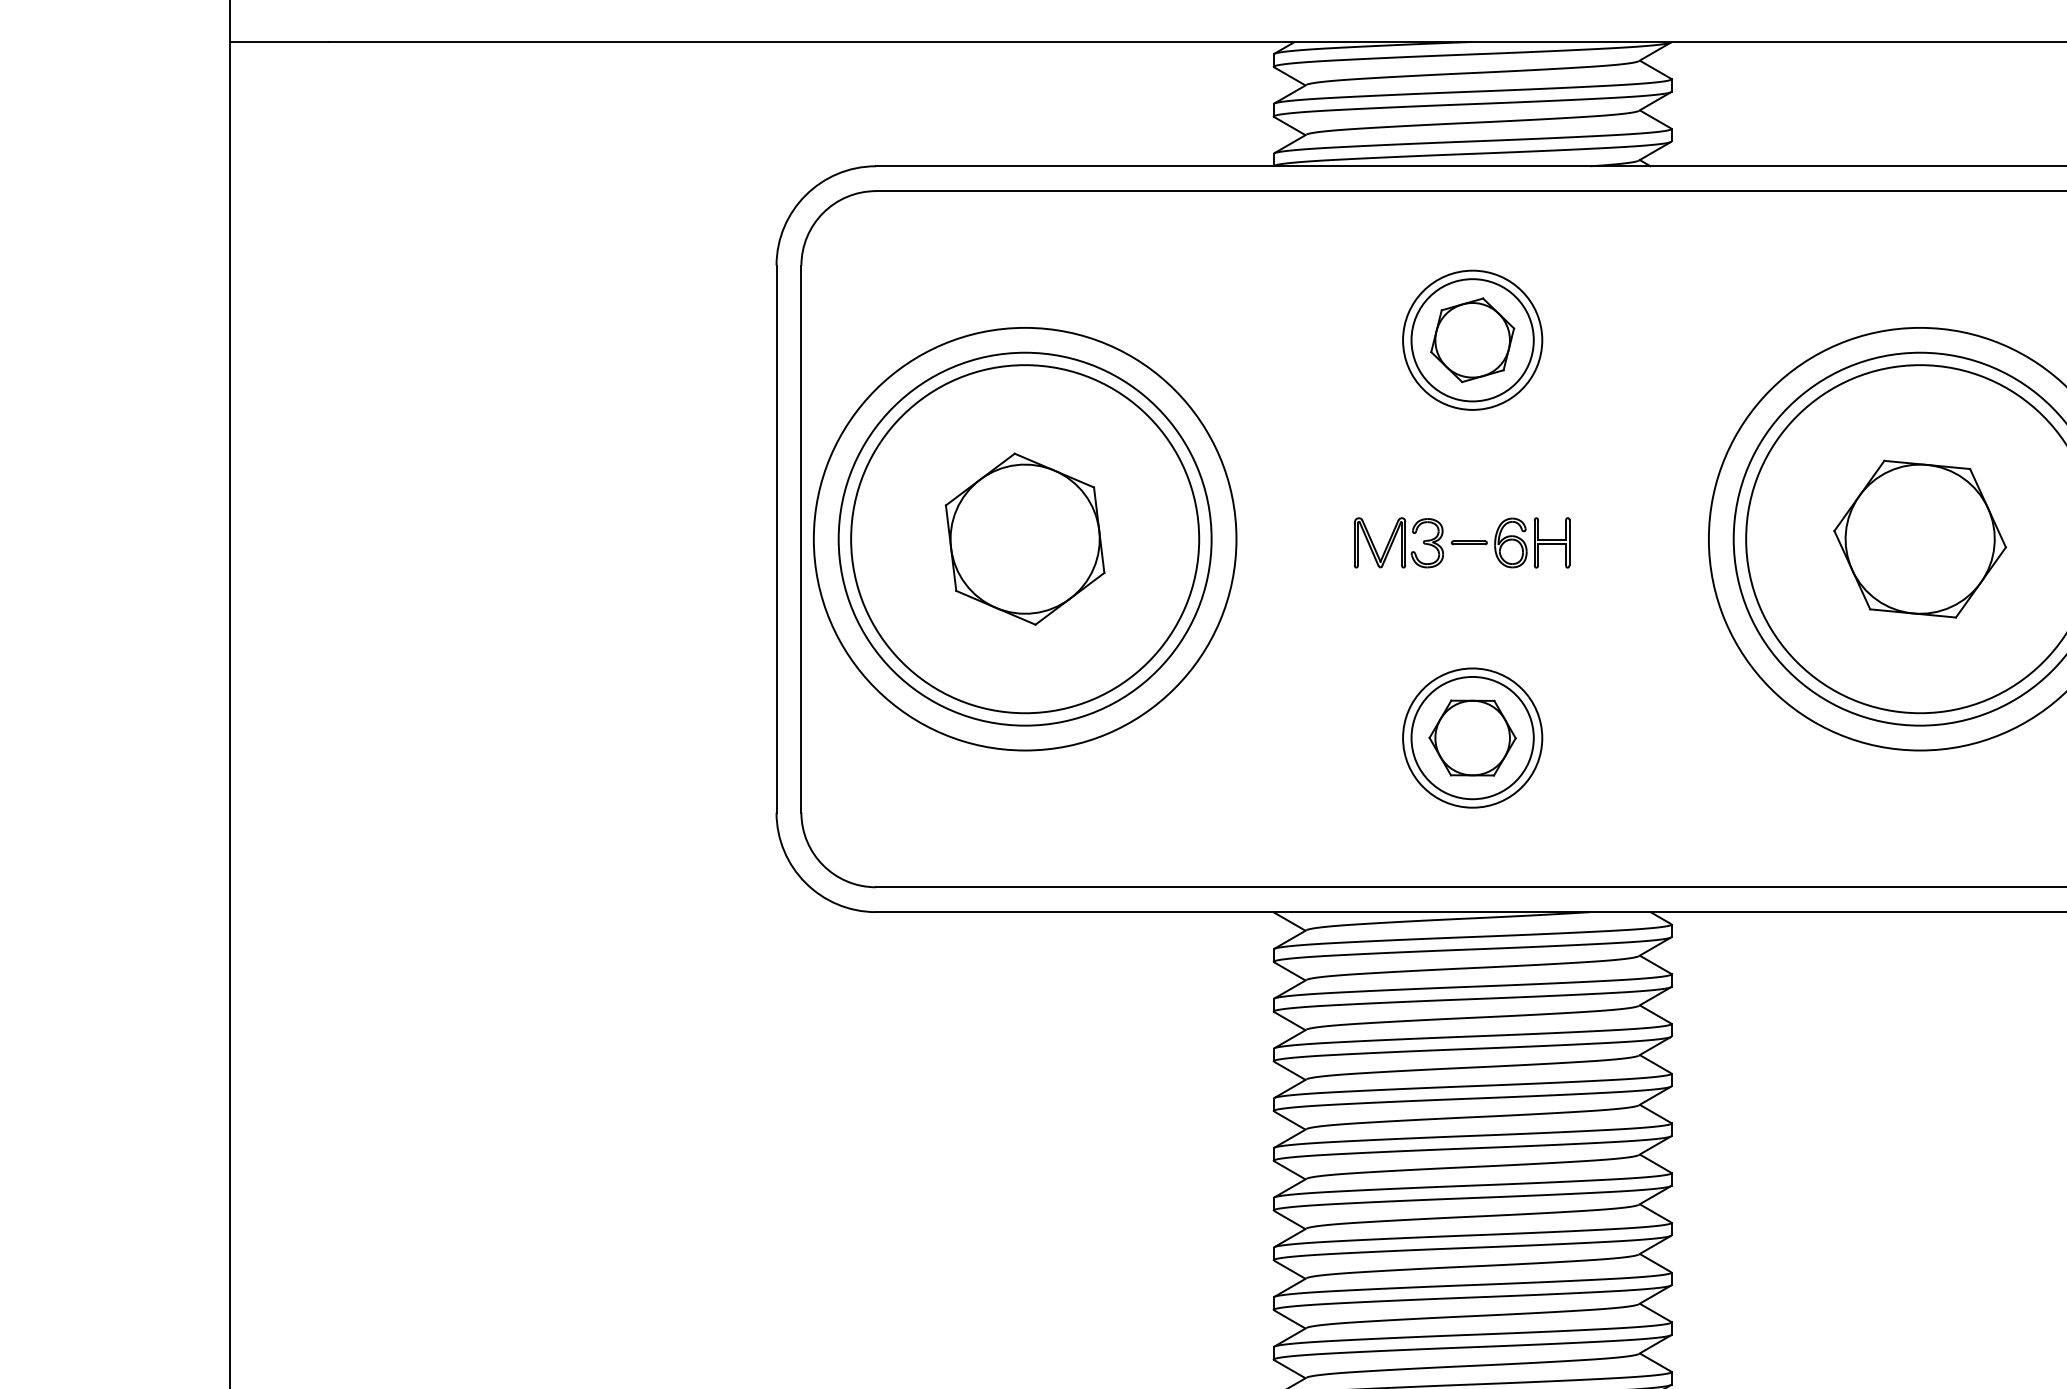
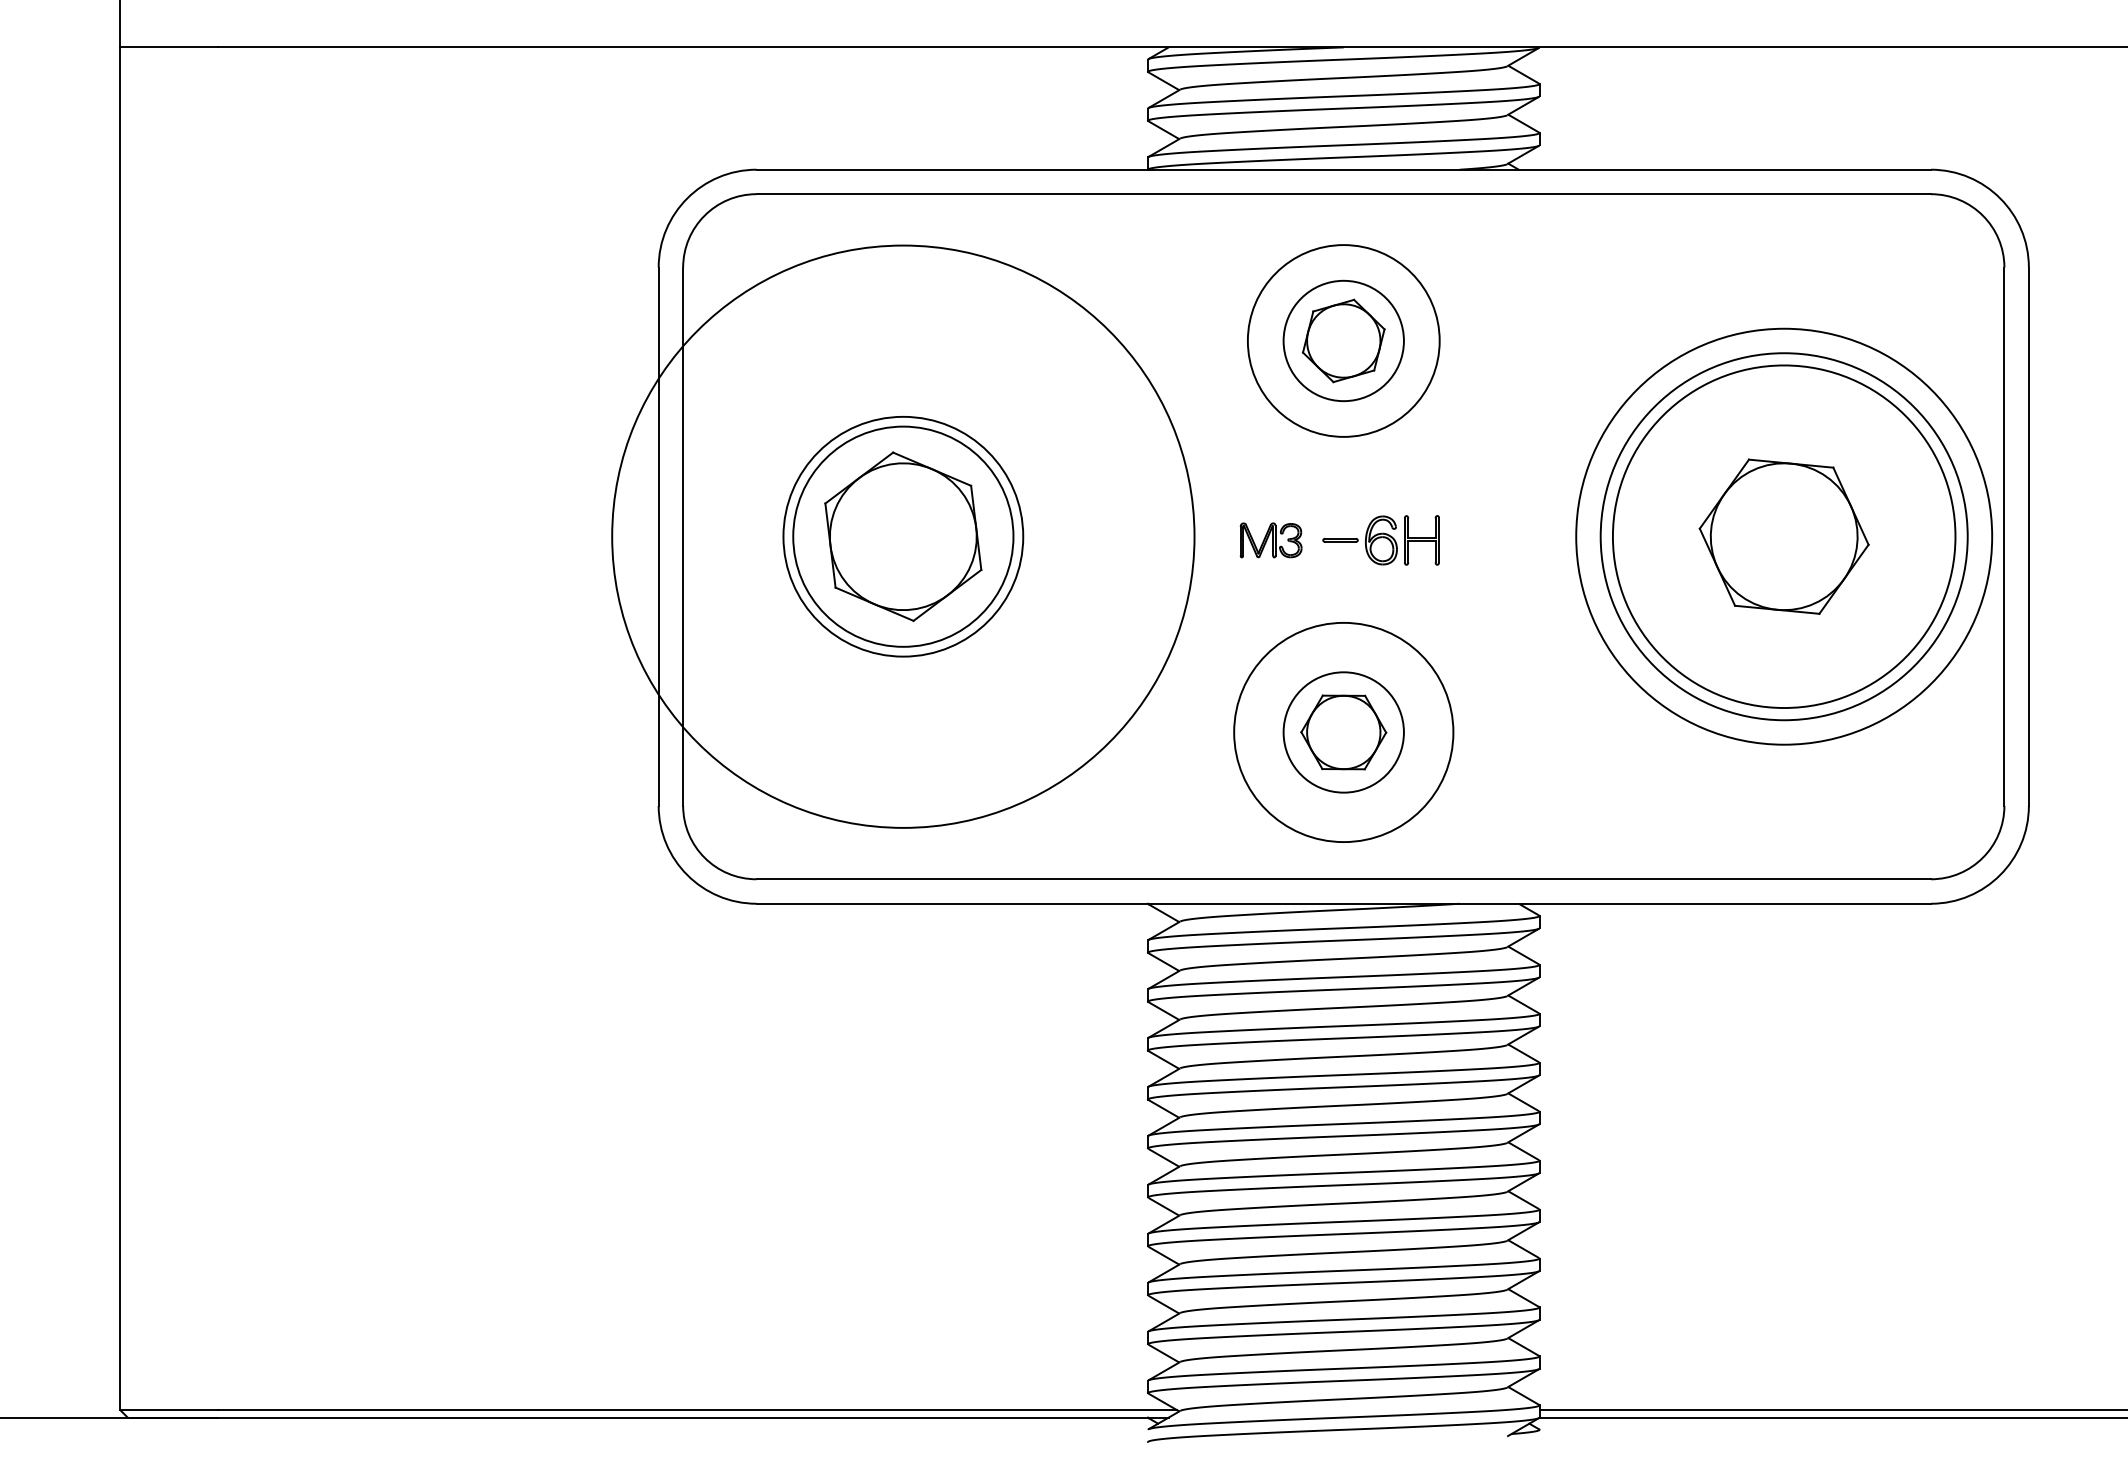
circle: (1472, 339) -> (1343, 340), size x1.4
circle: (1024, 538) -> (902, 536), size x0.6
circle: (1025, 538) -> (903, 536), size x0.7
circle: (1025, 538) -> (903, 536), size x1.4
part: (1398, 543) -> (1270, 540), size x0.7
circle: (1472, 737) -> (1343, 731), size x1.6

